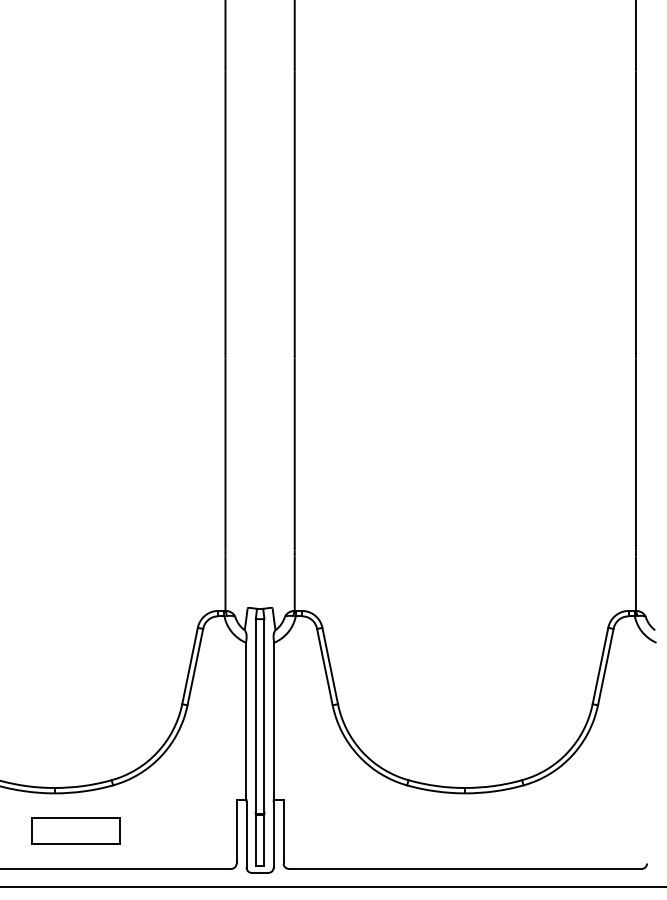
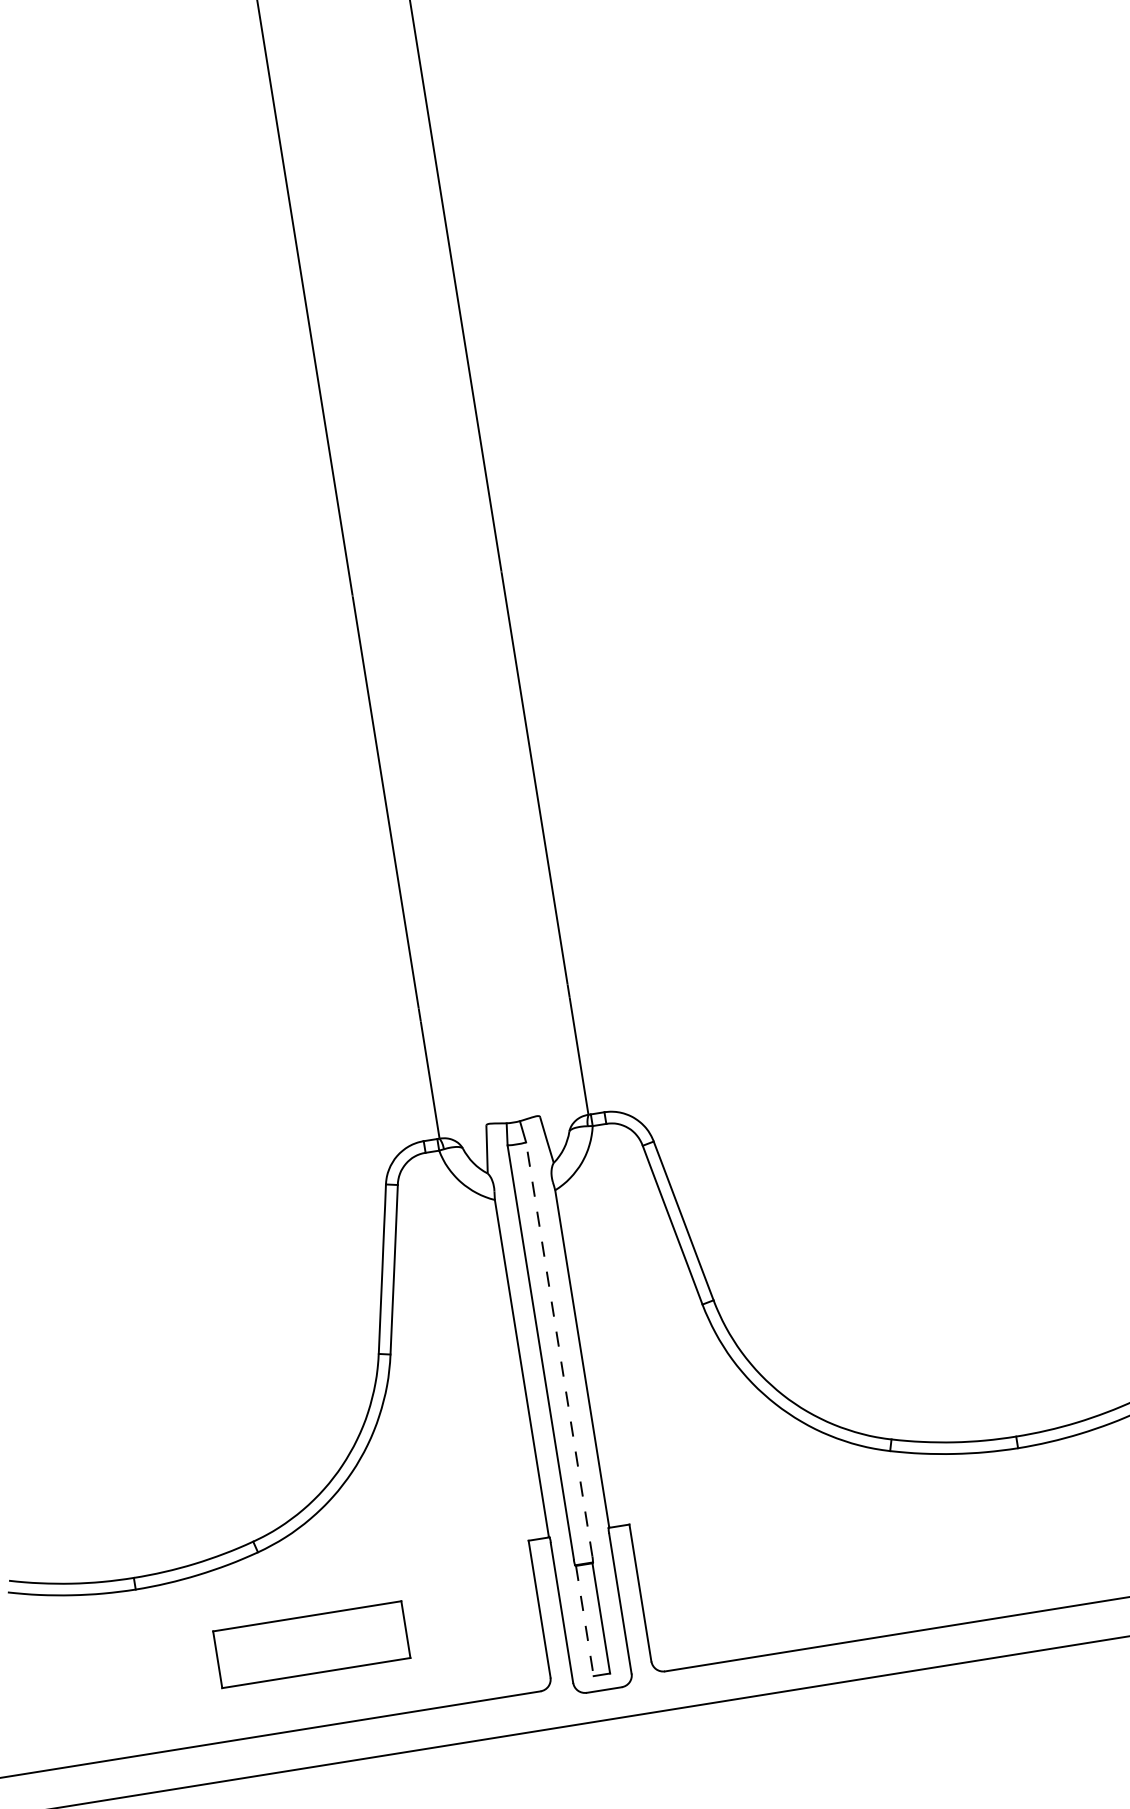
line: (264, 714) -> (559, 1347), solid -> dashed
part: (75, 830) -> (310, 1643), moved
line: (256, 840) -> (585, 1621), solid -> dashed

